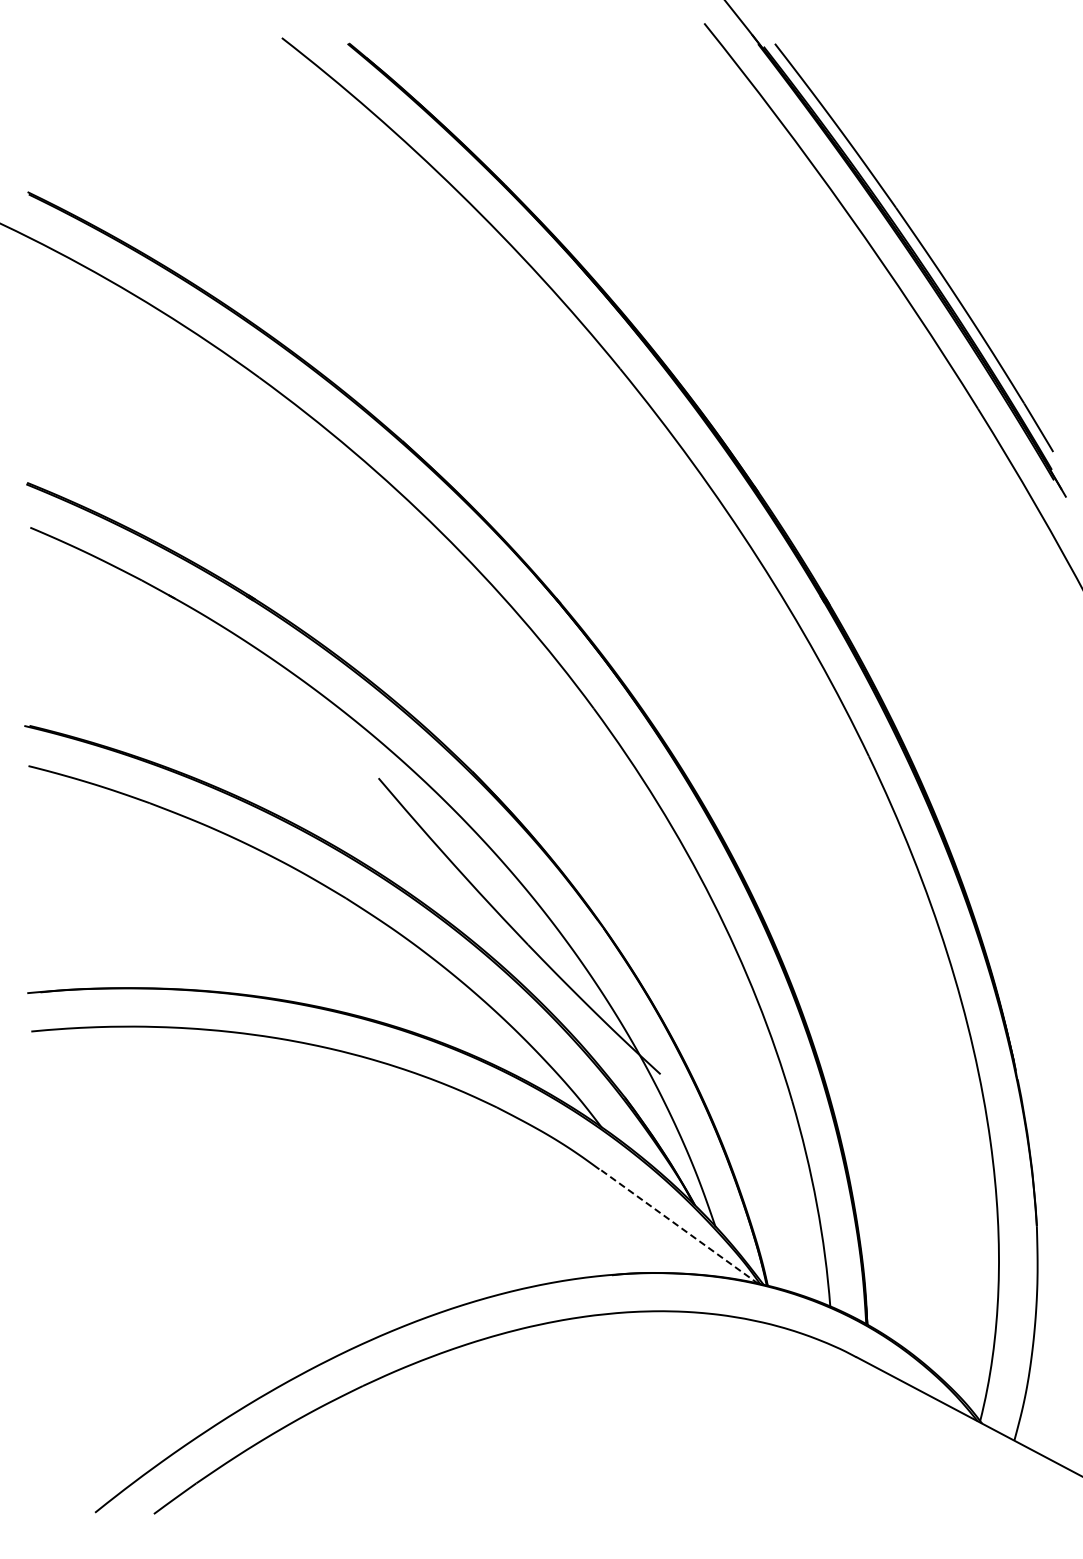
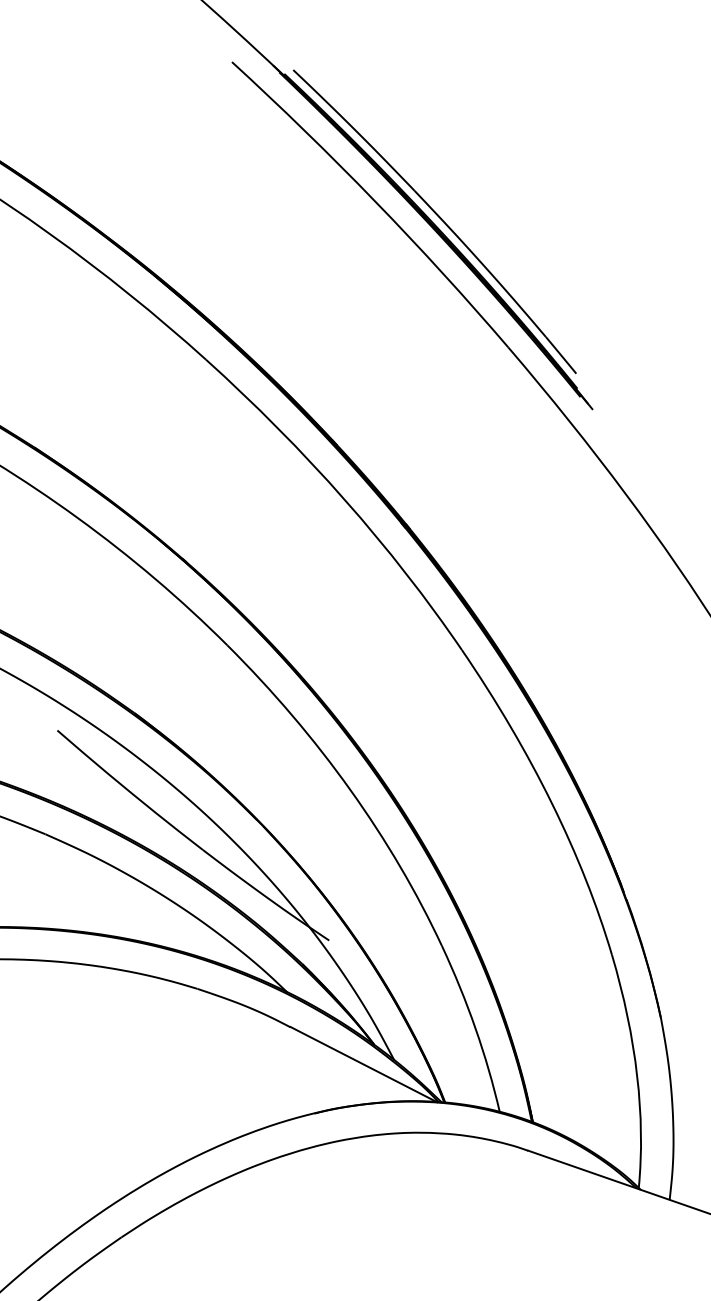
line: (678, 1226) -> (363, 1064), dashed -> solid

